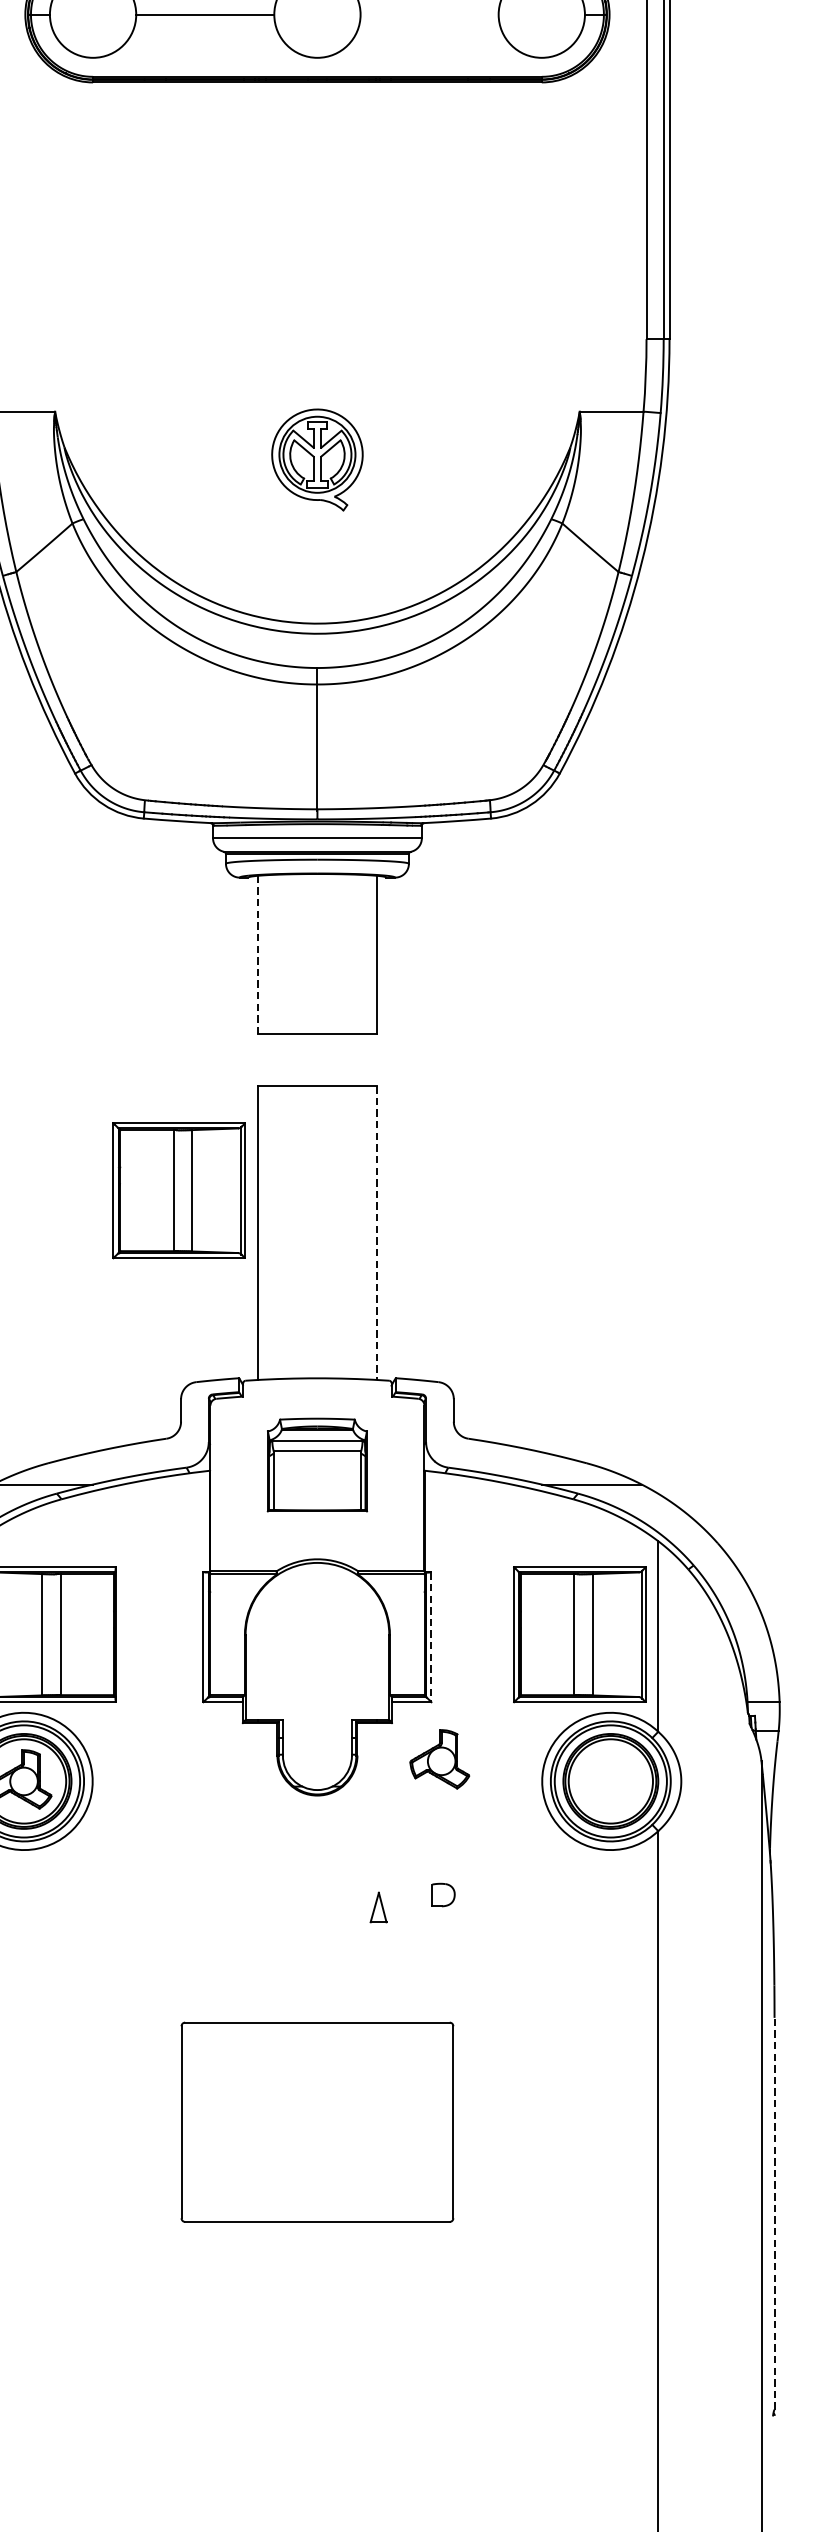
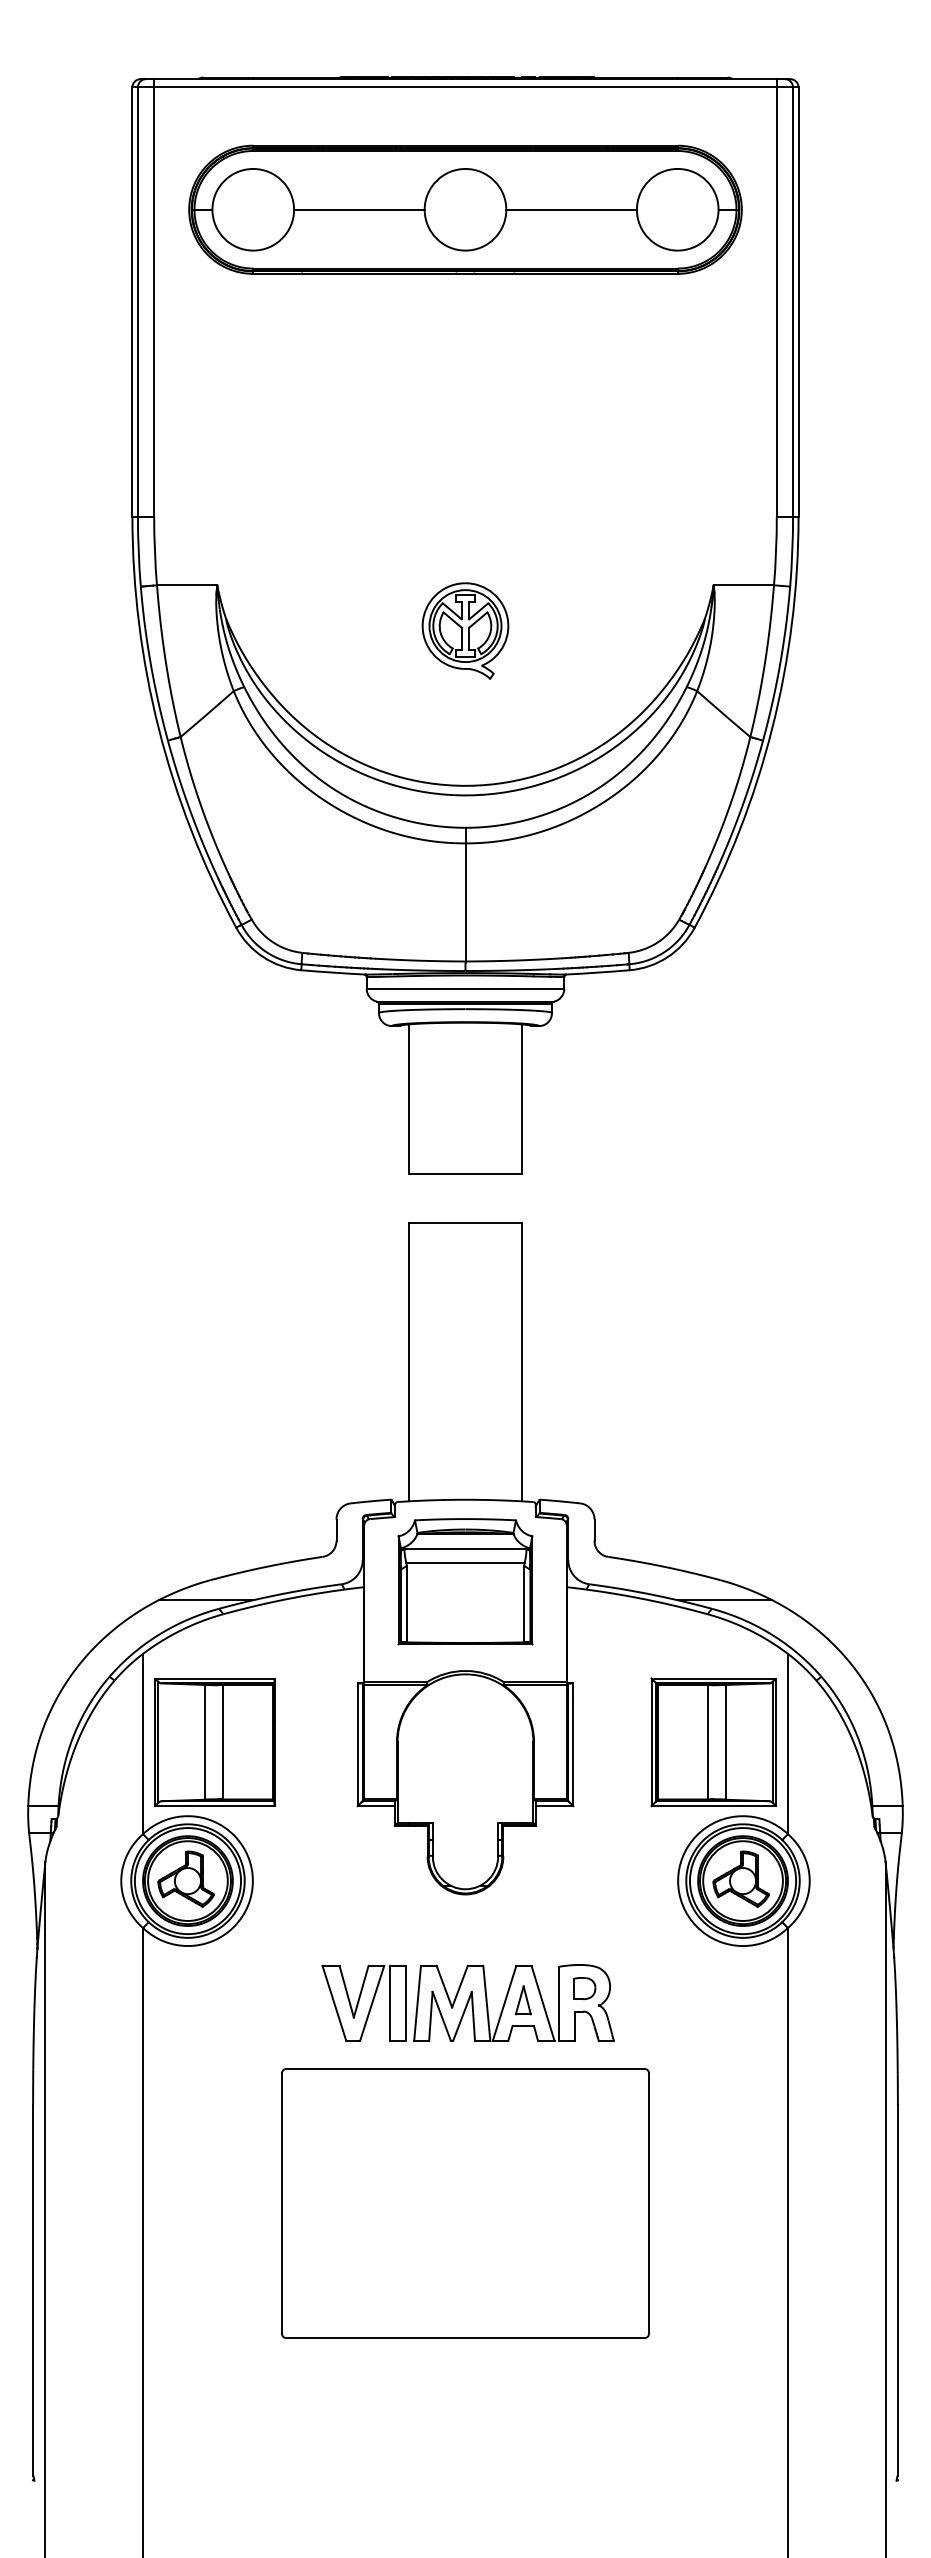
line: (429, 14) -> (571, 209), added
line: (258, 955) -> (409, 1099), dashed -> solid
part: (178, 1190) -> (334, 1322), removed
line: (376, 1233) -> (521, 1362), dashed -> solid
part: (317, 1464) -> (465, 1581), size x1.43
line: (431, 1638) -> (573, 1745), dashed -> solid
part: (439, 1758) -> (740, 1878), moved
part: (319, 1909) -> (467, 2002), added
part: (317, 2122) -> (465, 2203), size x1.43
line: (774, 2213) -> (897, 2289), dashed -> solid

